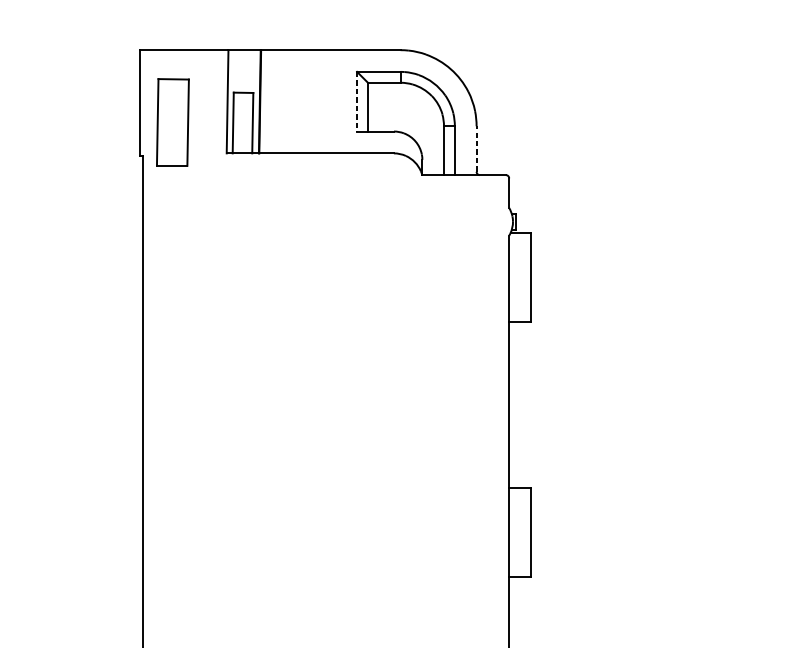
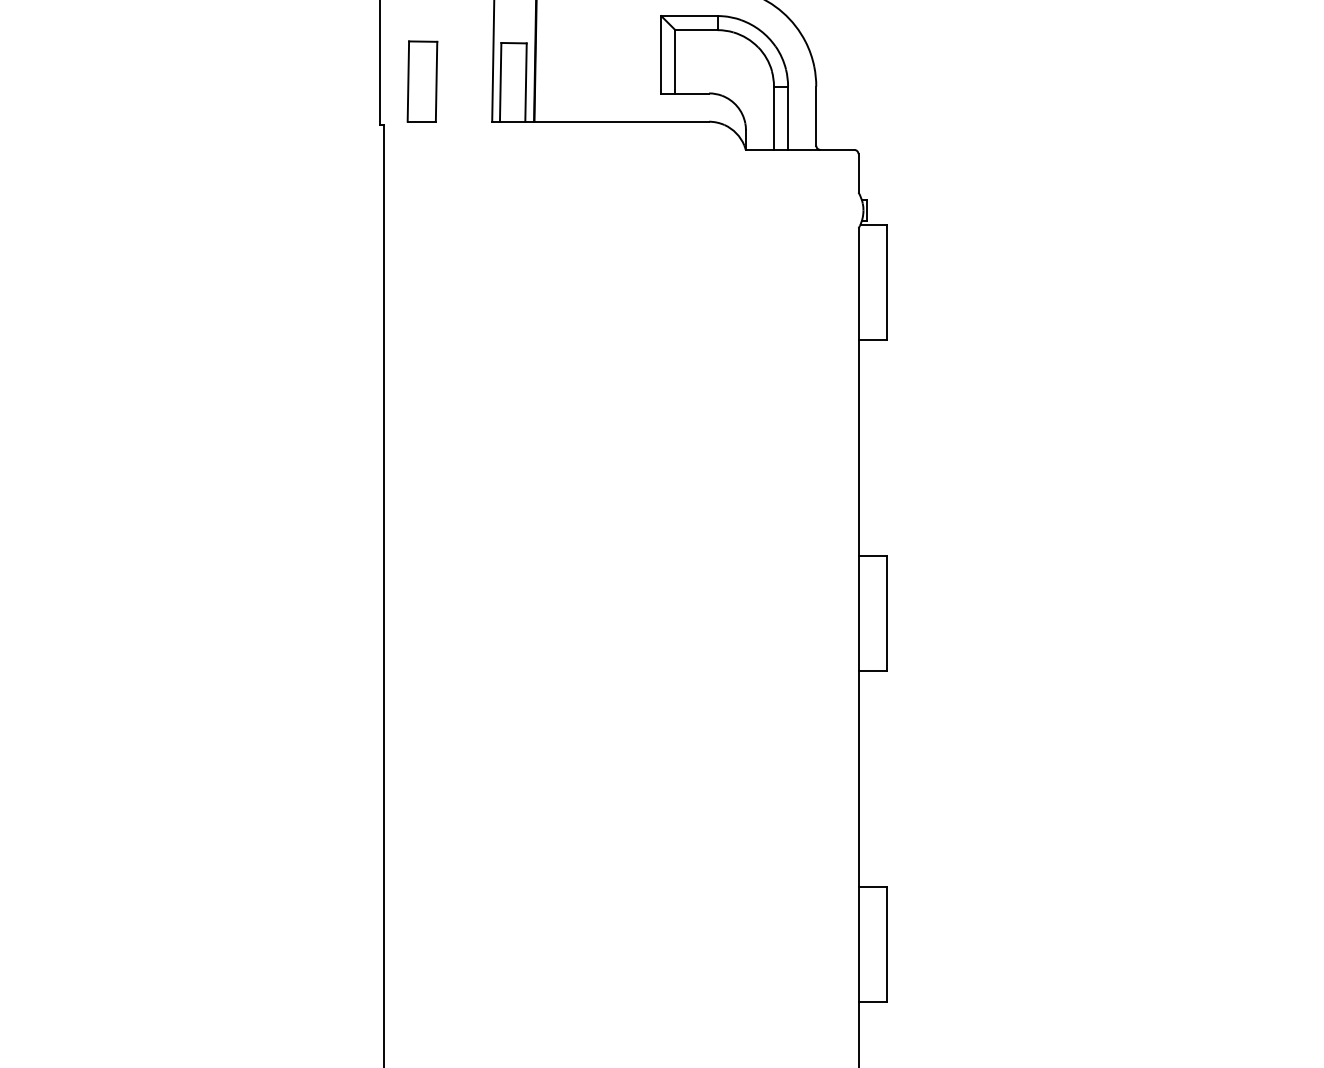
line: (357, 101) -> (661, 54), dashed -> solid
part: (172, 122) -> (422, 81), size x0.71
line: (476, 149) -> (816, 116), dashed -> solid

